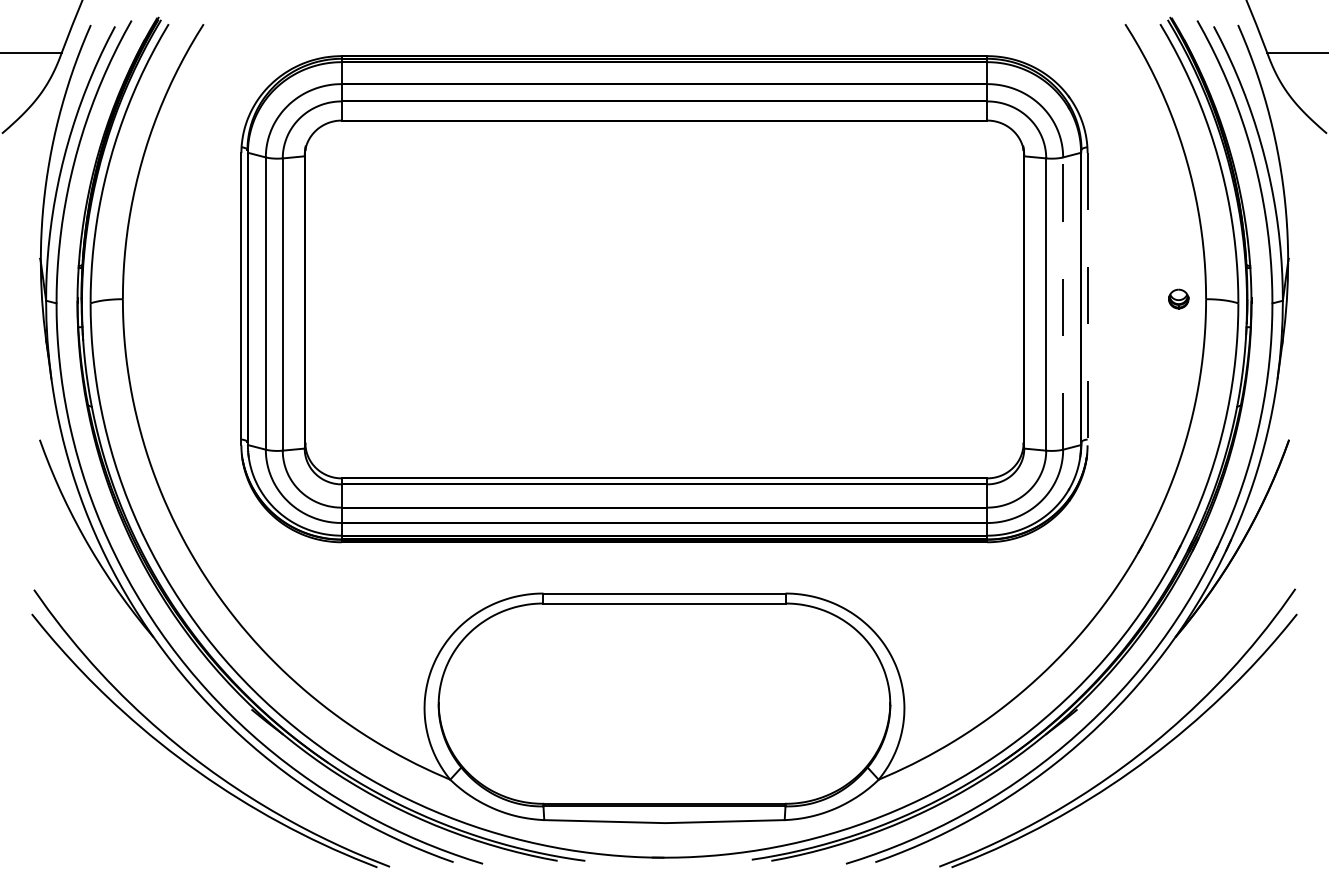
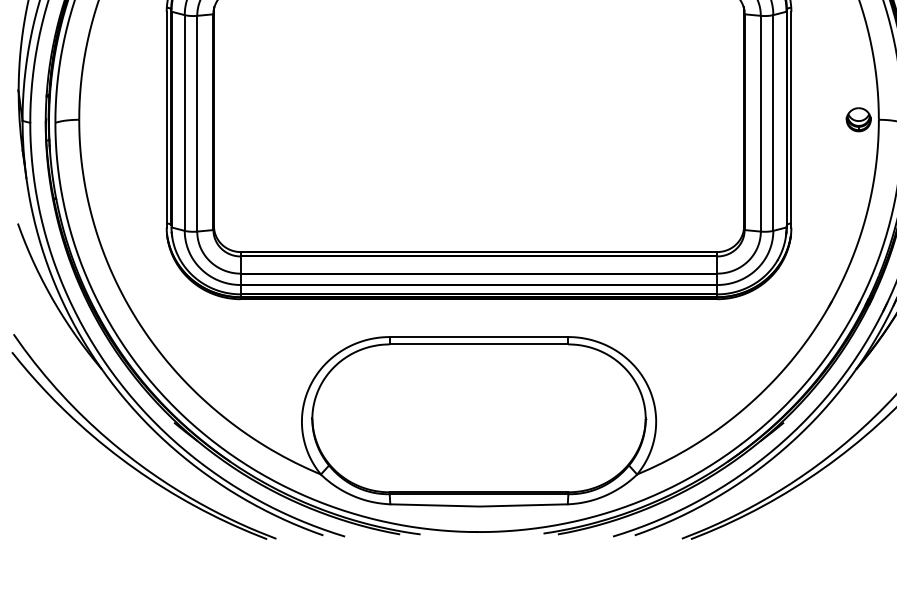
part: (1178, 298) -> (858, 119), size x1.67
line: (1087, 299) -> (791, 120), dashed -> solid
line: (1063, 303) -> (773, 122), dashed -> solid

